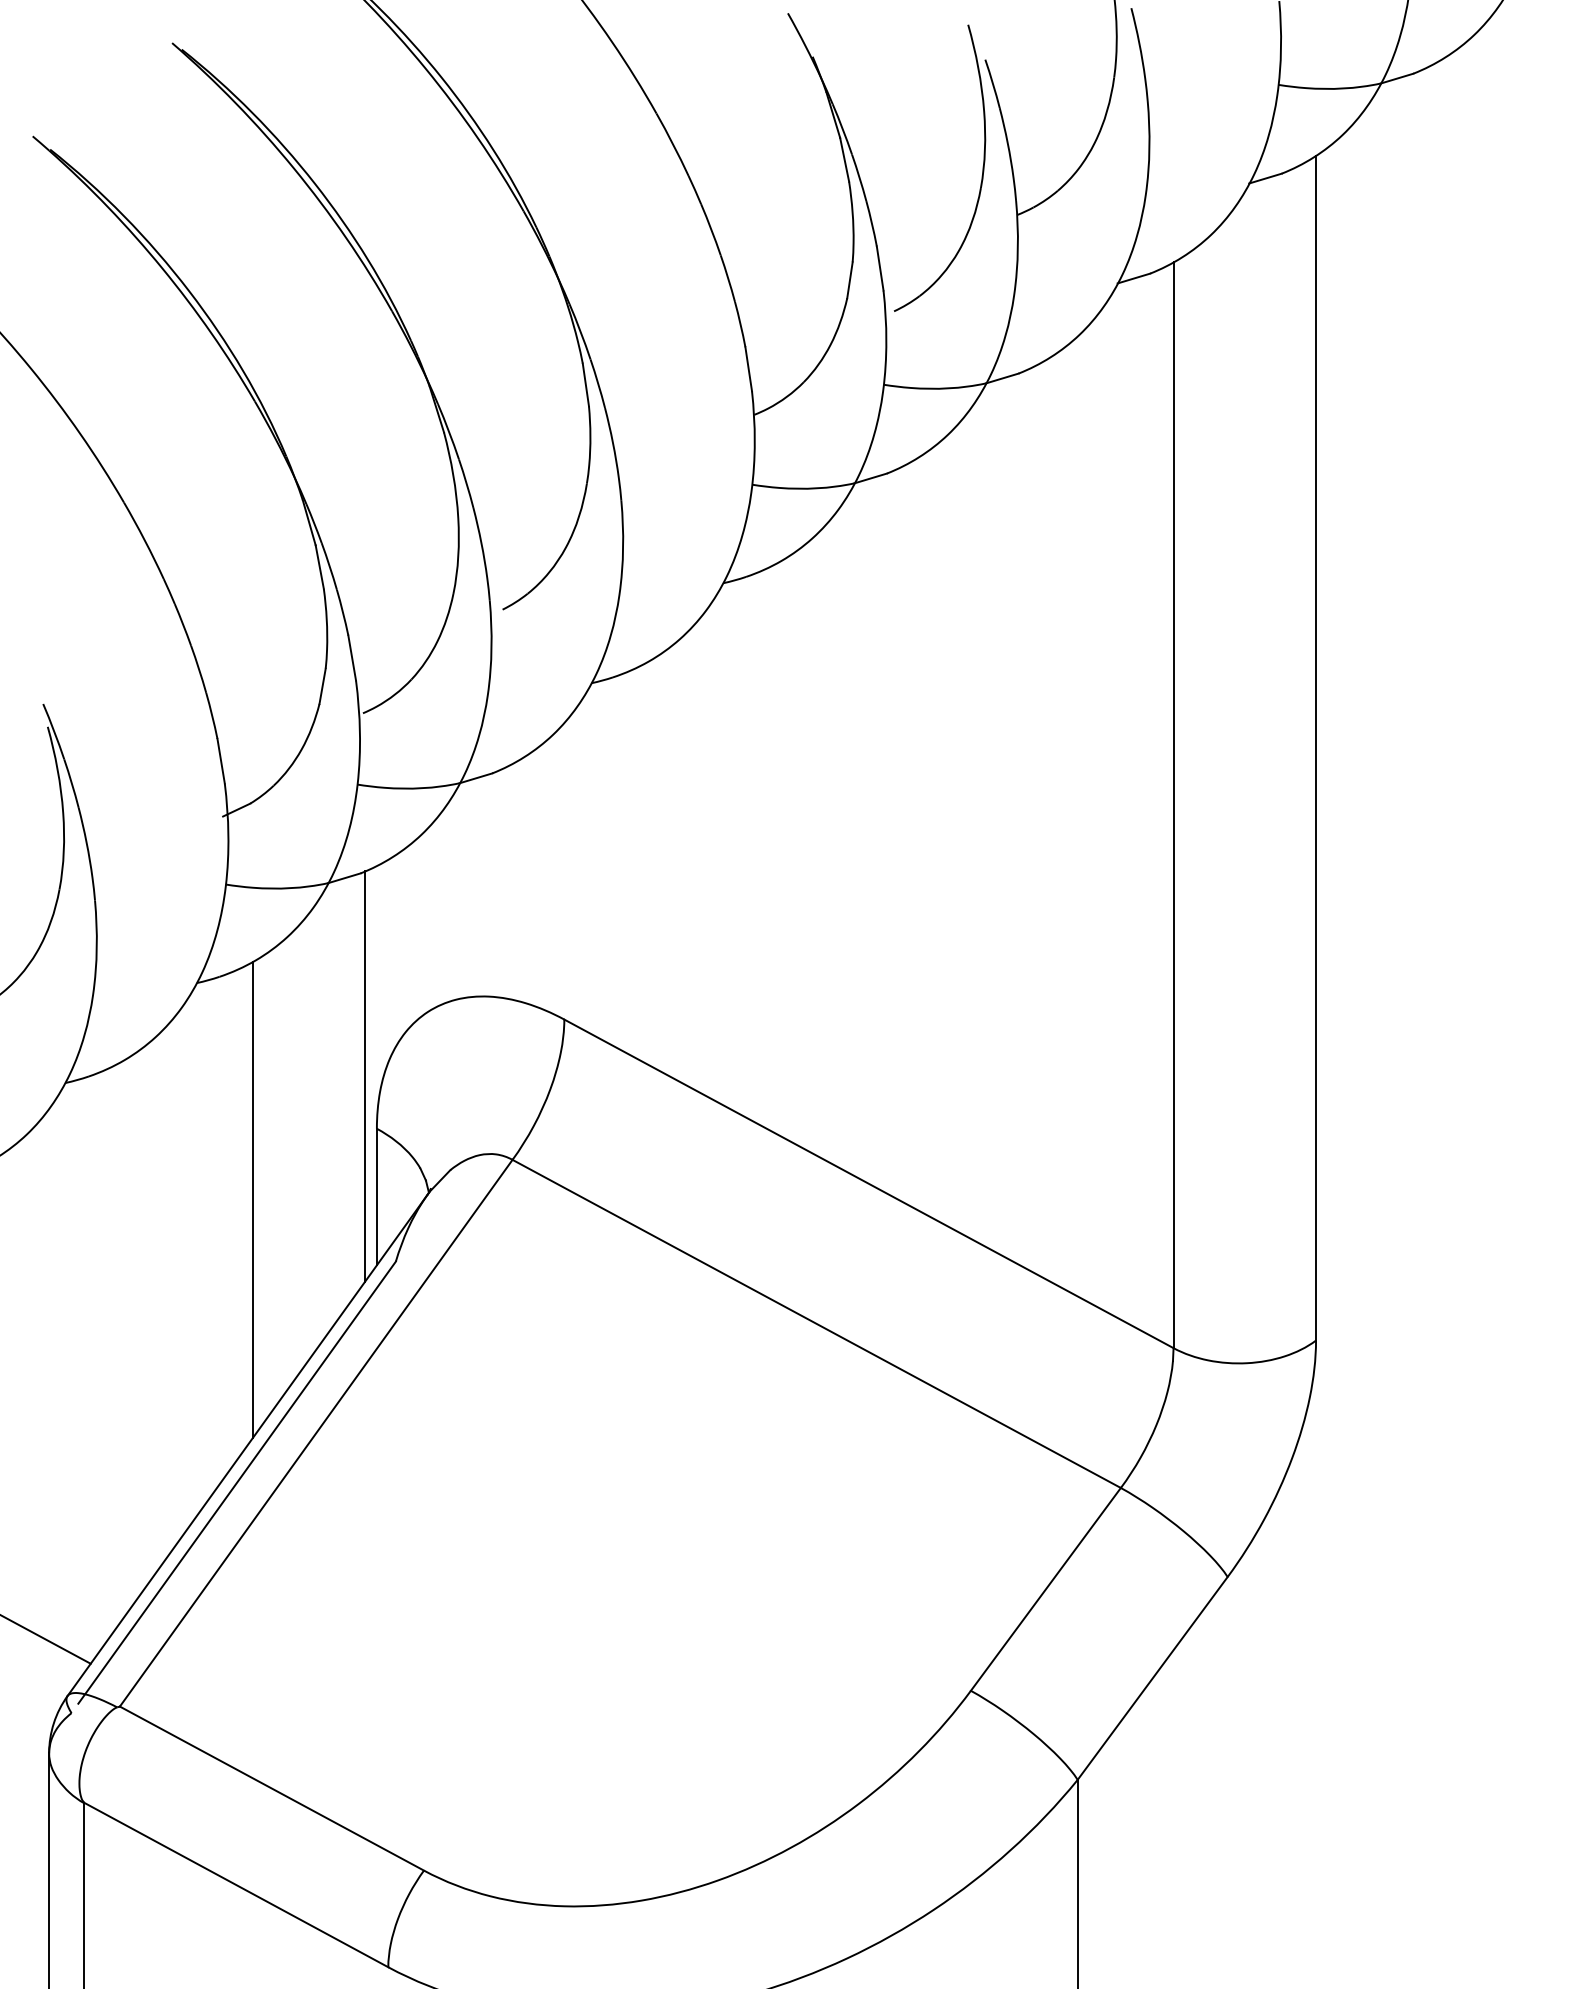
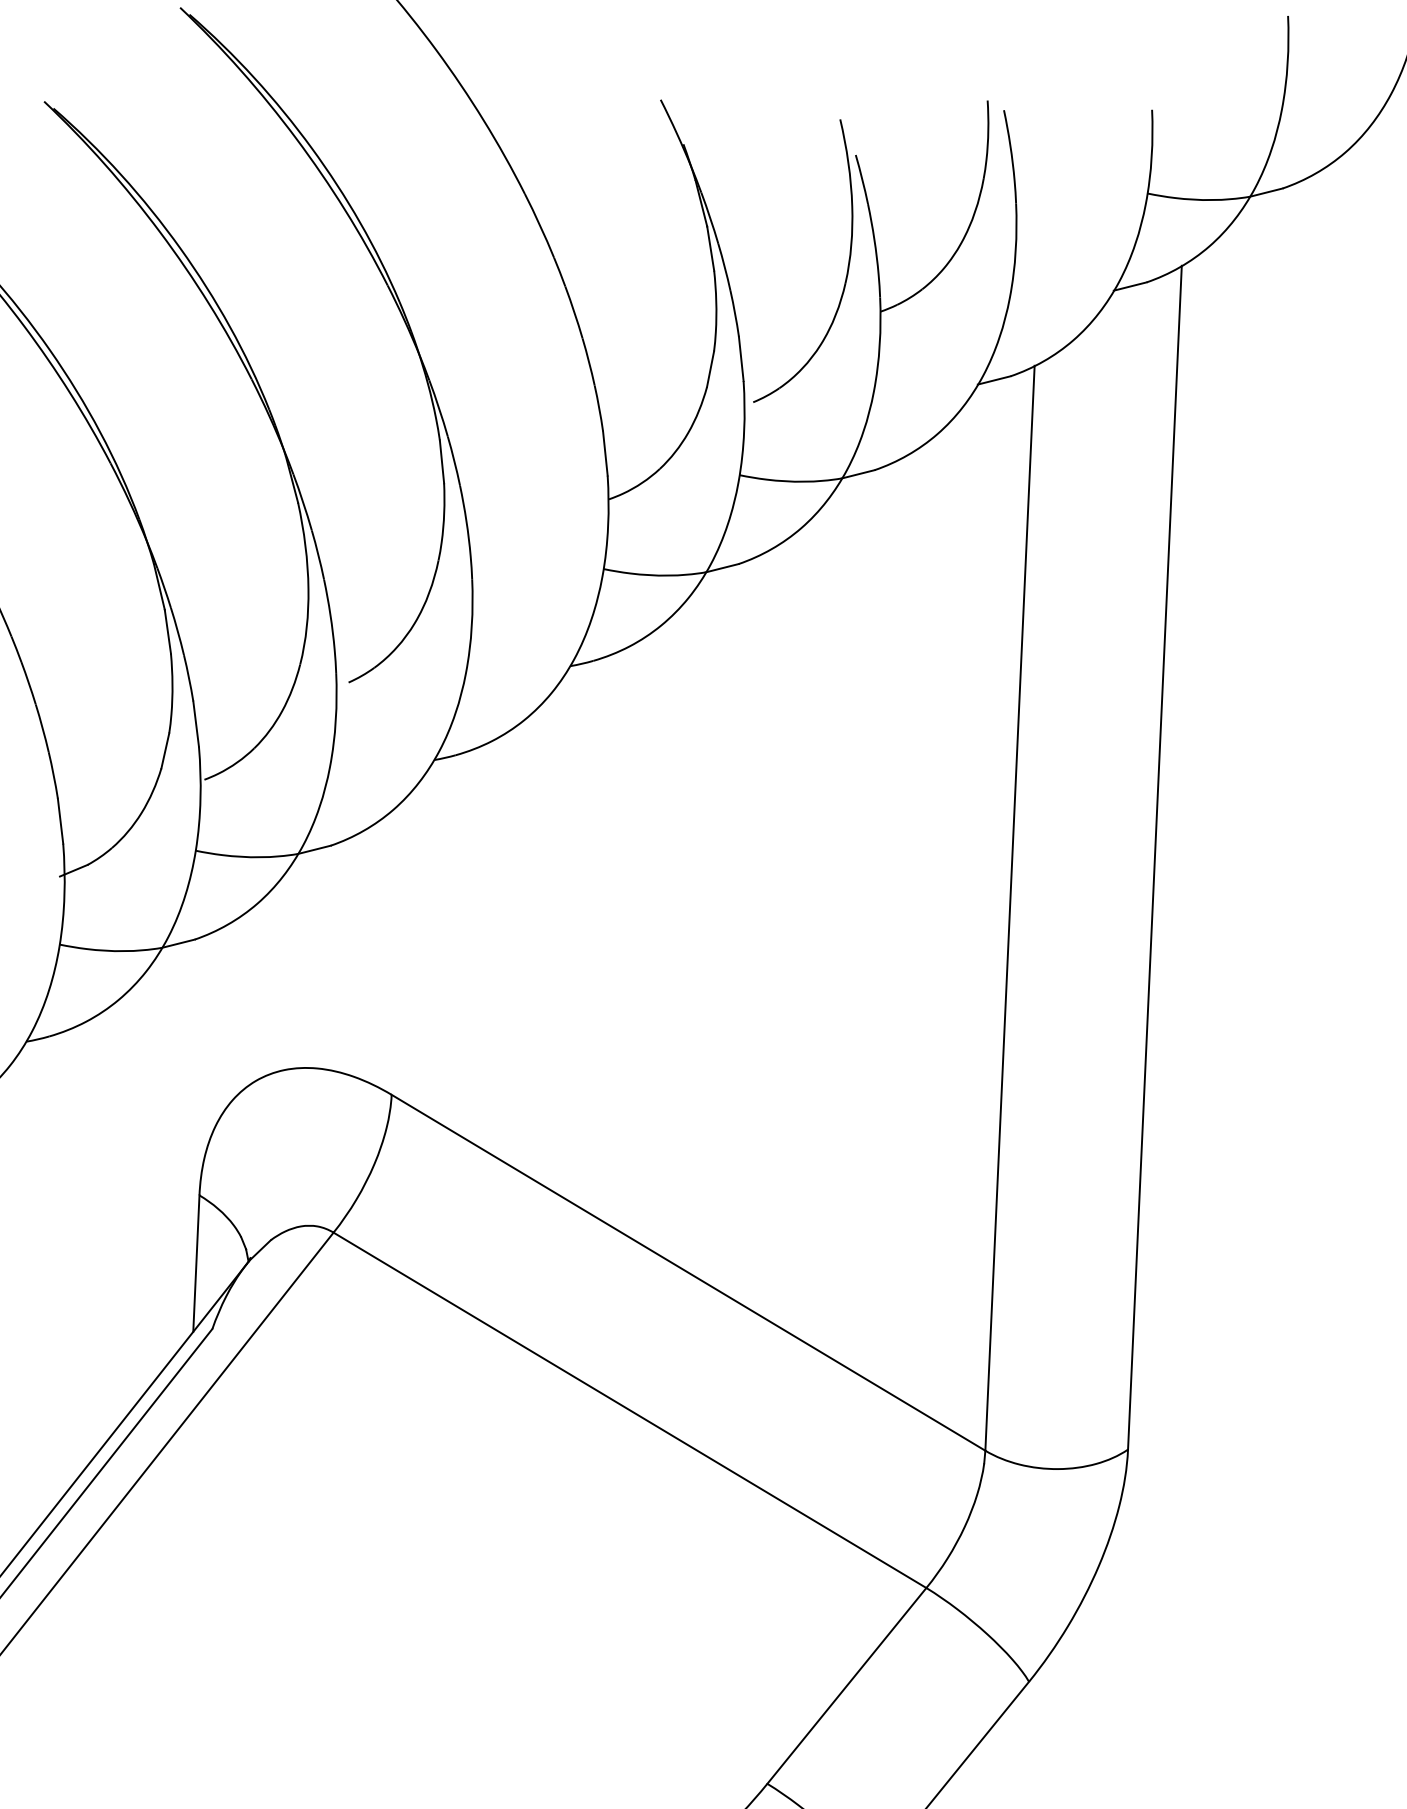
line: (365, 1076) -> (190, 1142), removed
line: (252, 1199) -> (72, 1260), removed

